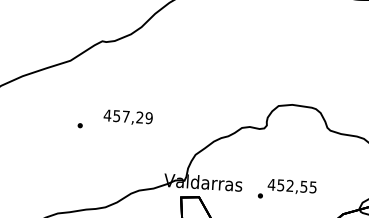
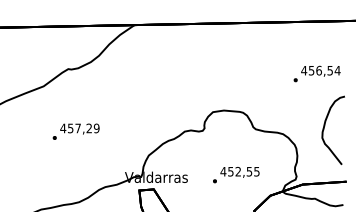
text: (127, 116) -> (79, 128), moved
text: (287, 190) -> (236, 175), moved

